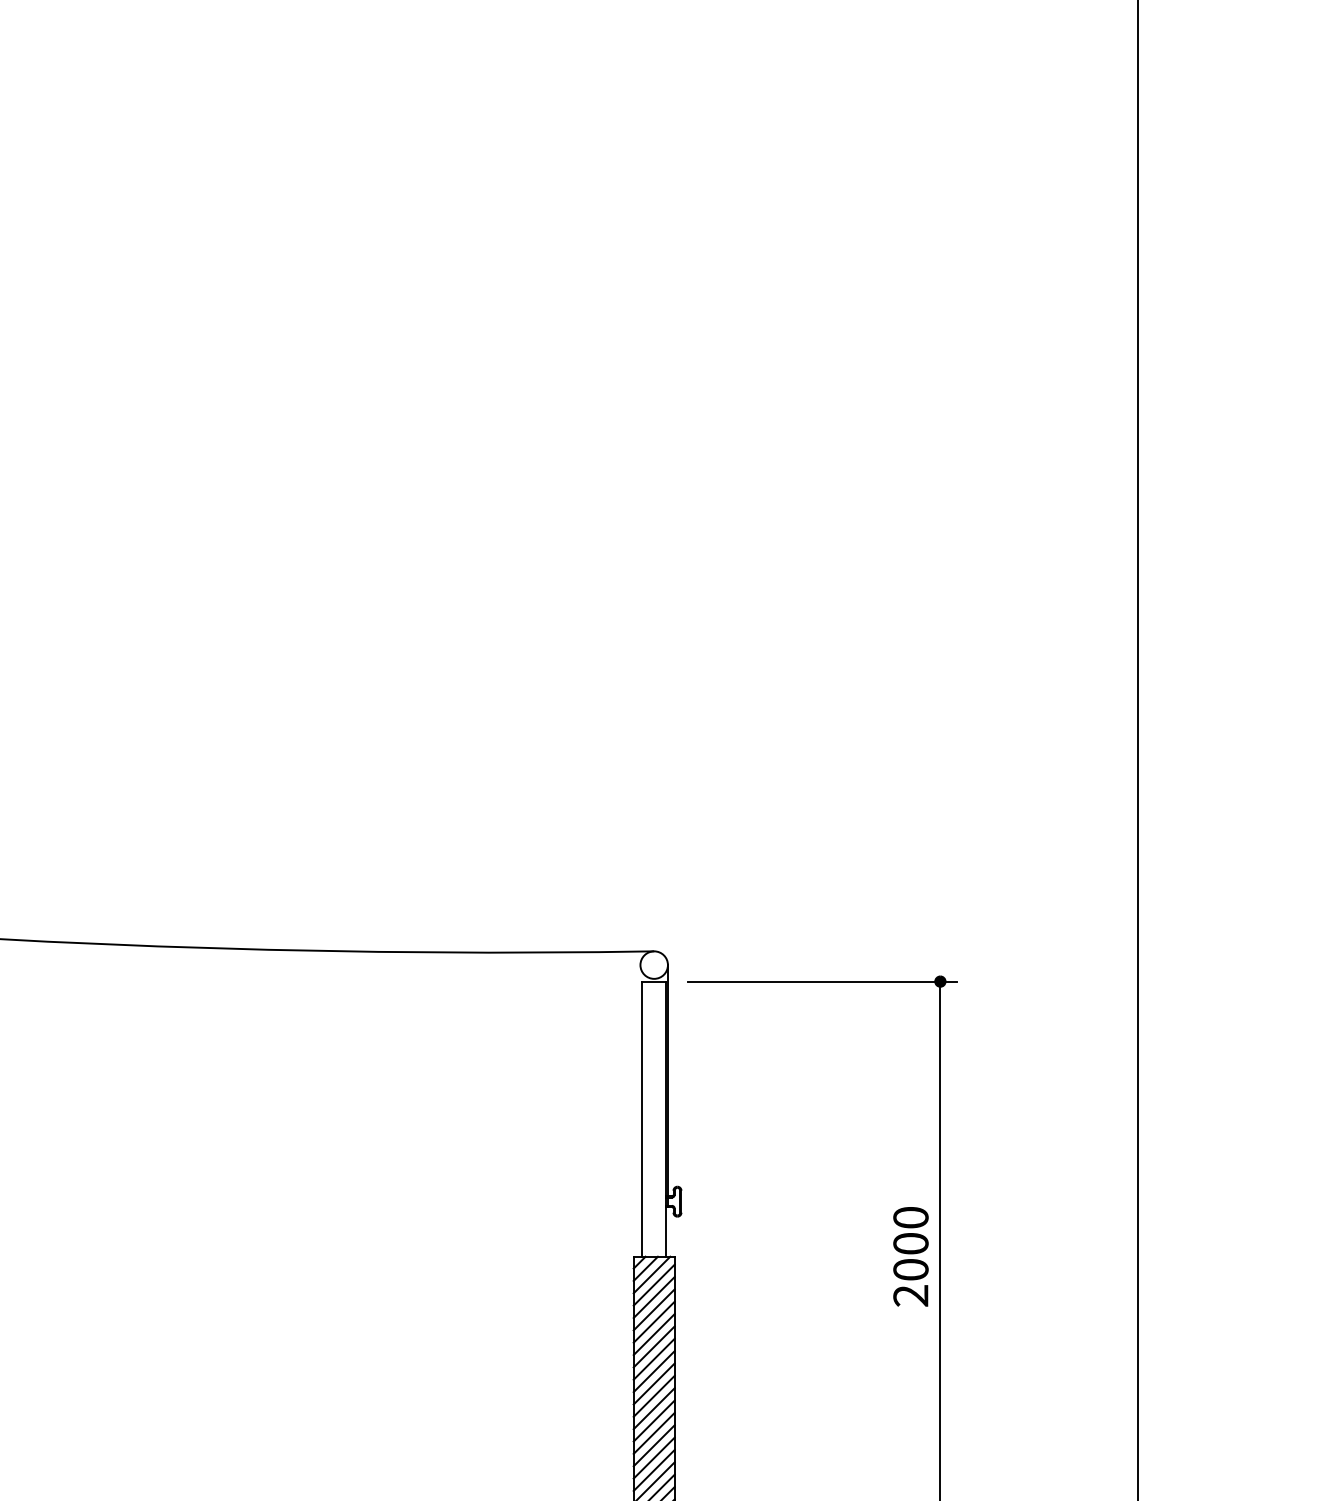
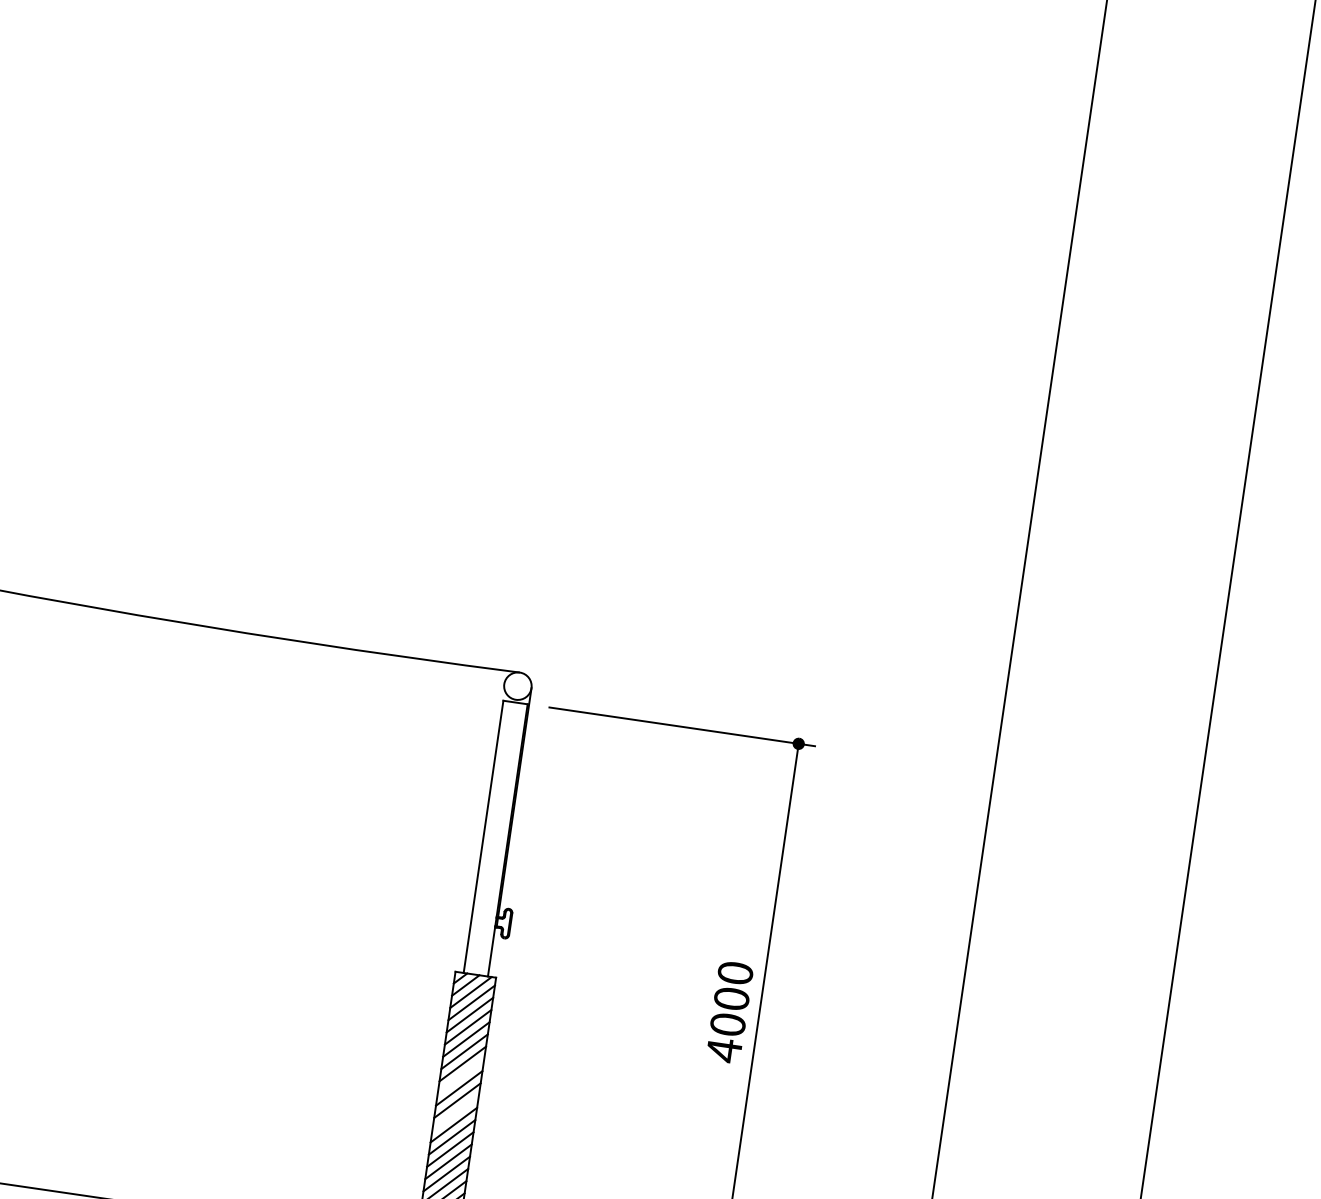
text: (910, 1295) -> (723, 1050), 2000 -> 4000
line: (653, 1358) -> (460, 1075), removed
line: (653, 1395) -> (455, 1111), removed

